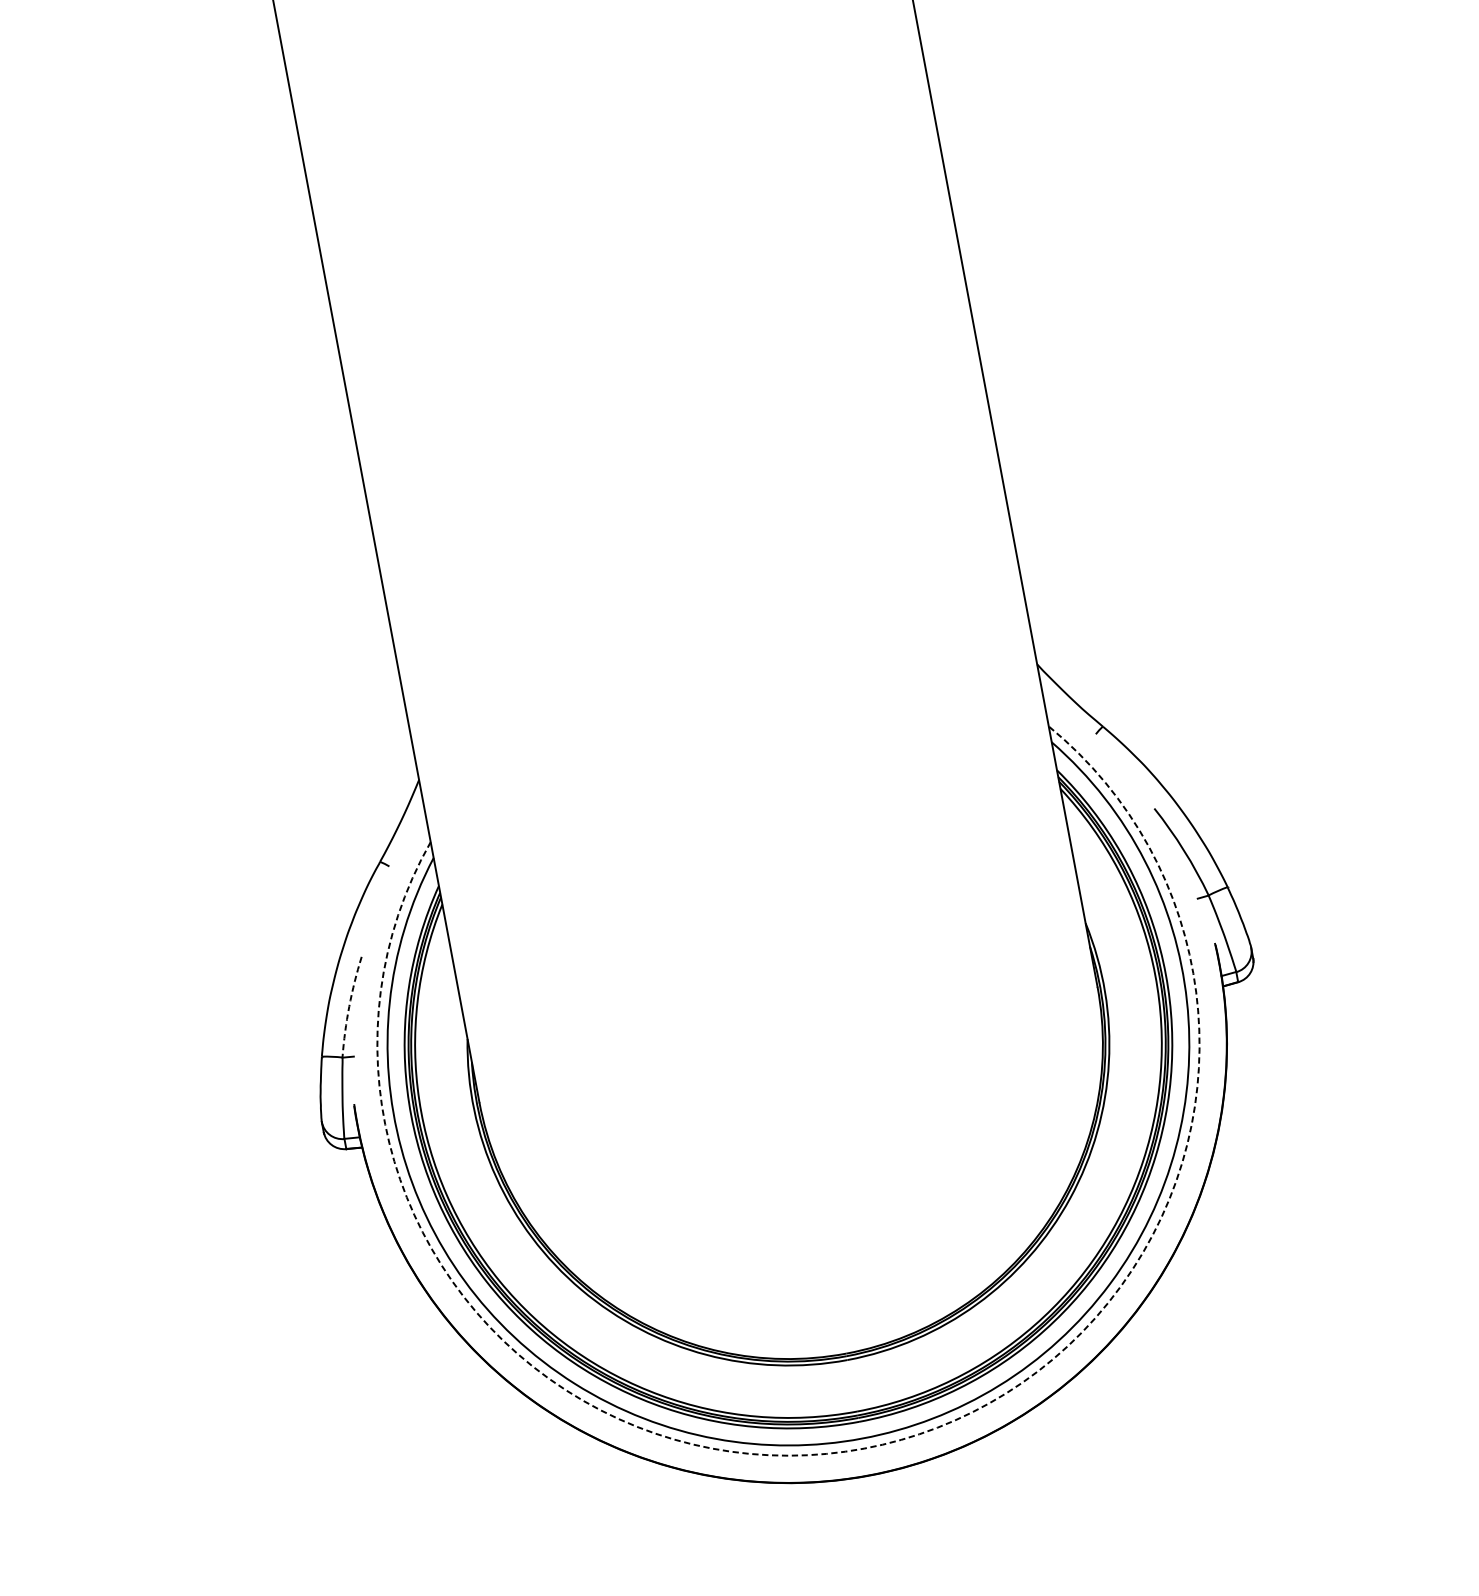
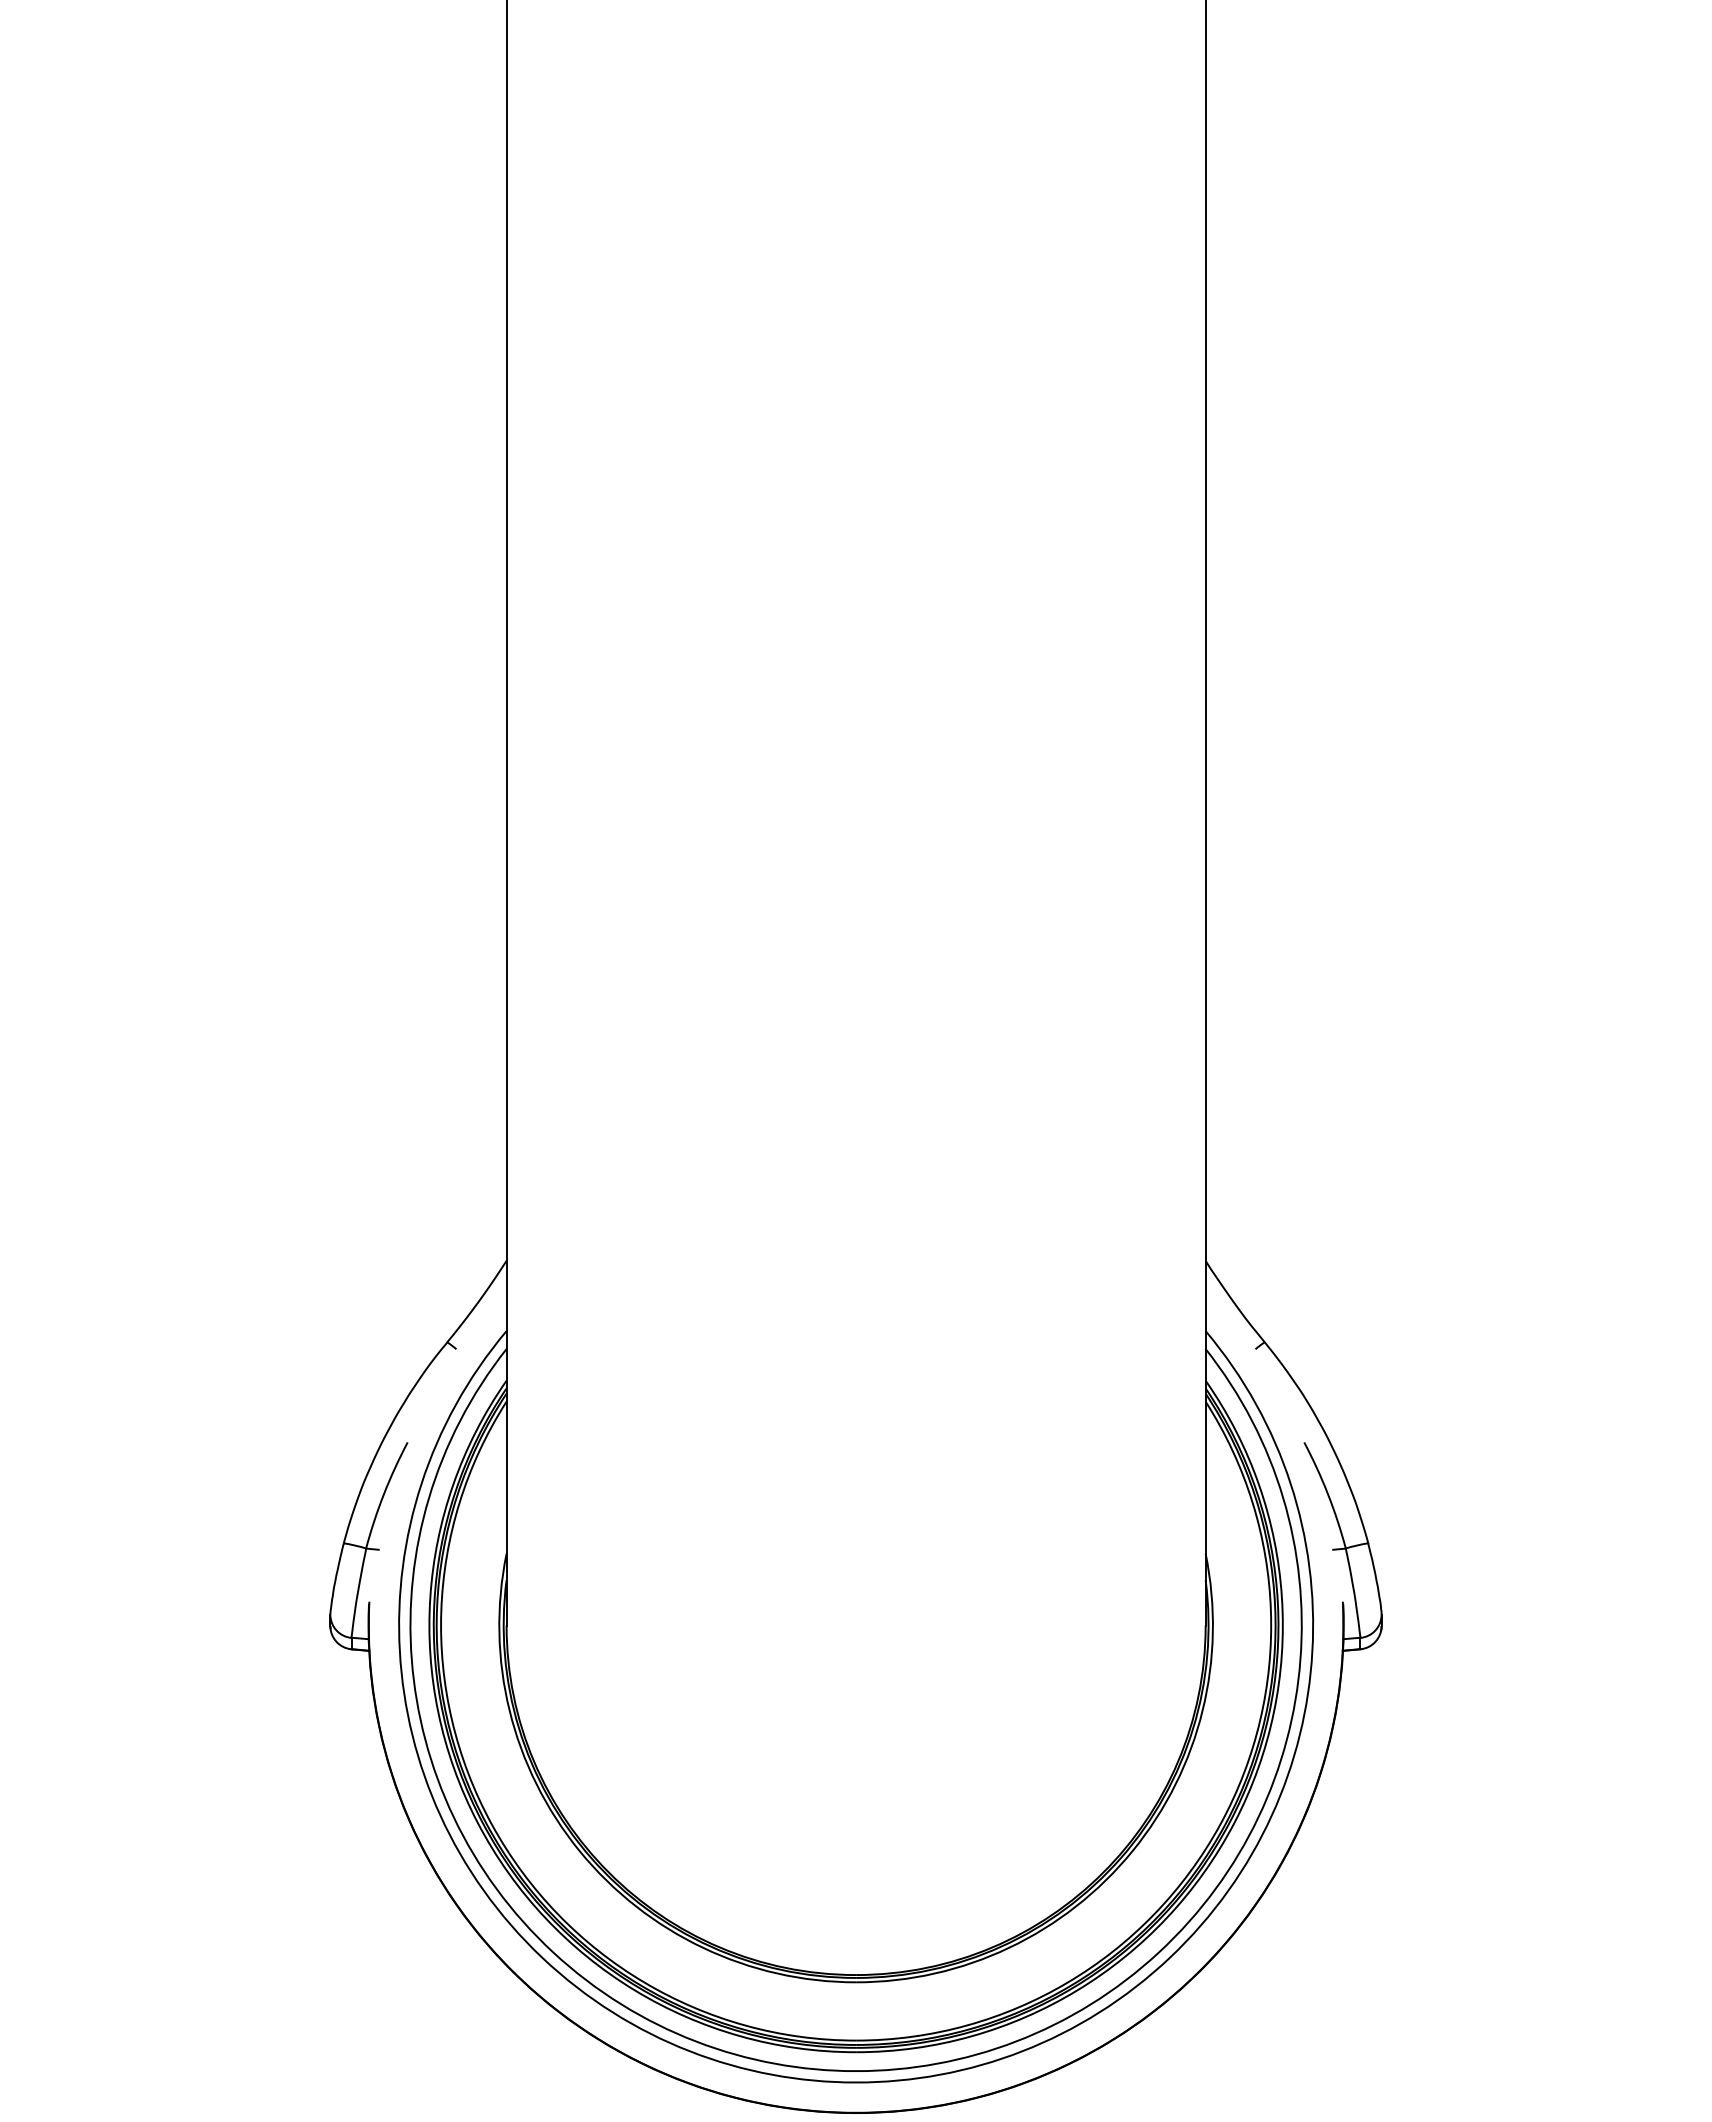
arc: (348, 1006) -> (383, 1494), dashed -> solid
arc: (864, 1448) -> (856, 2082), dashed -> solid

